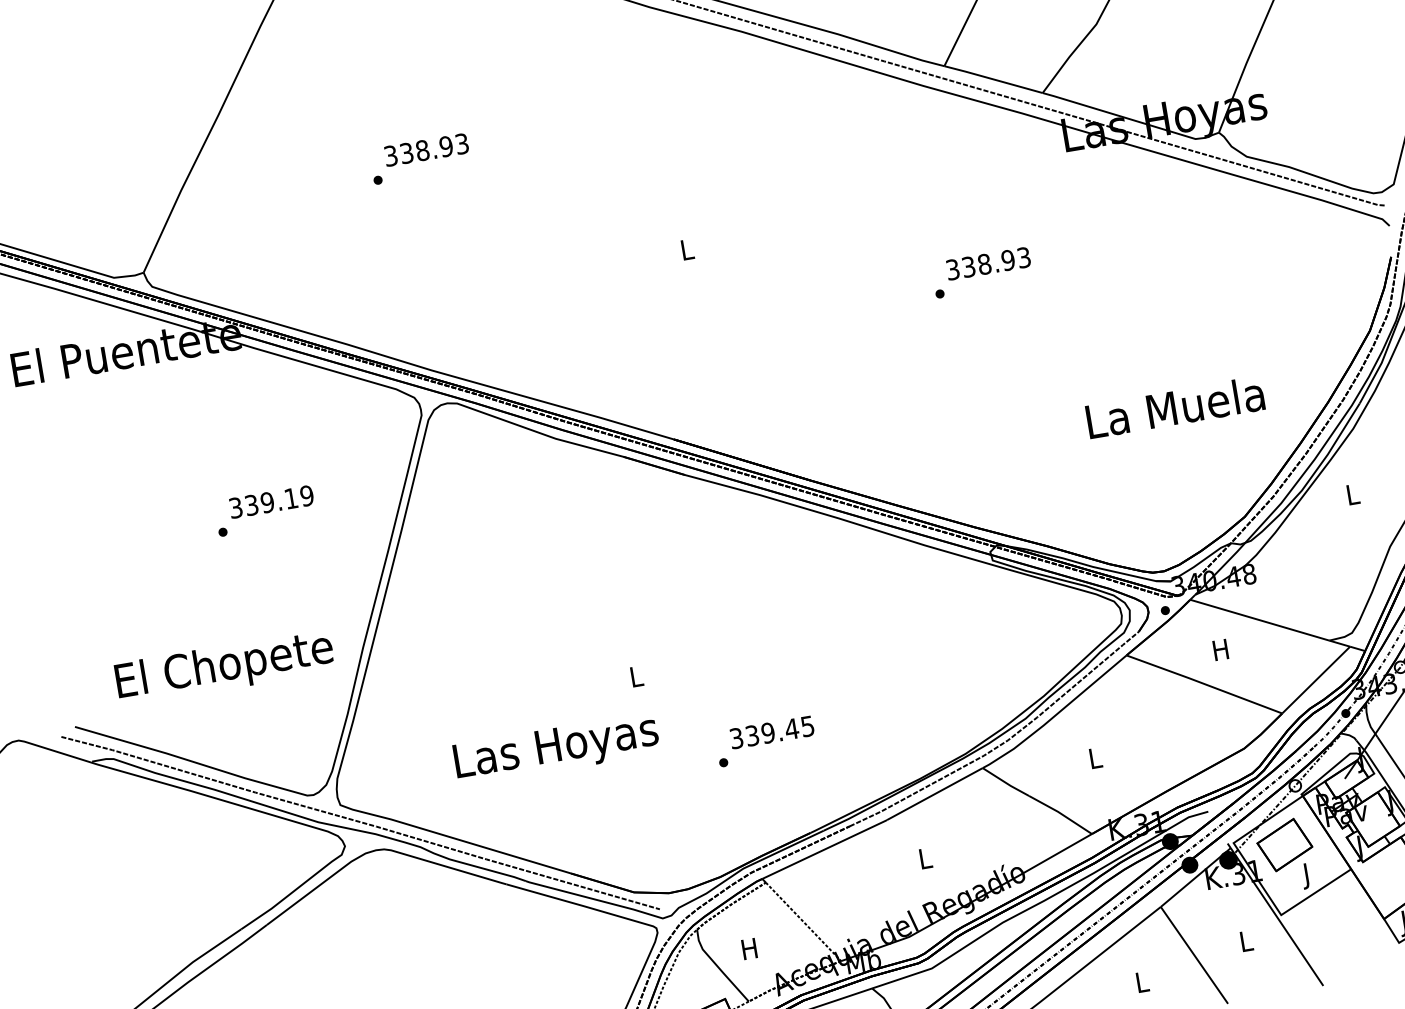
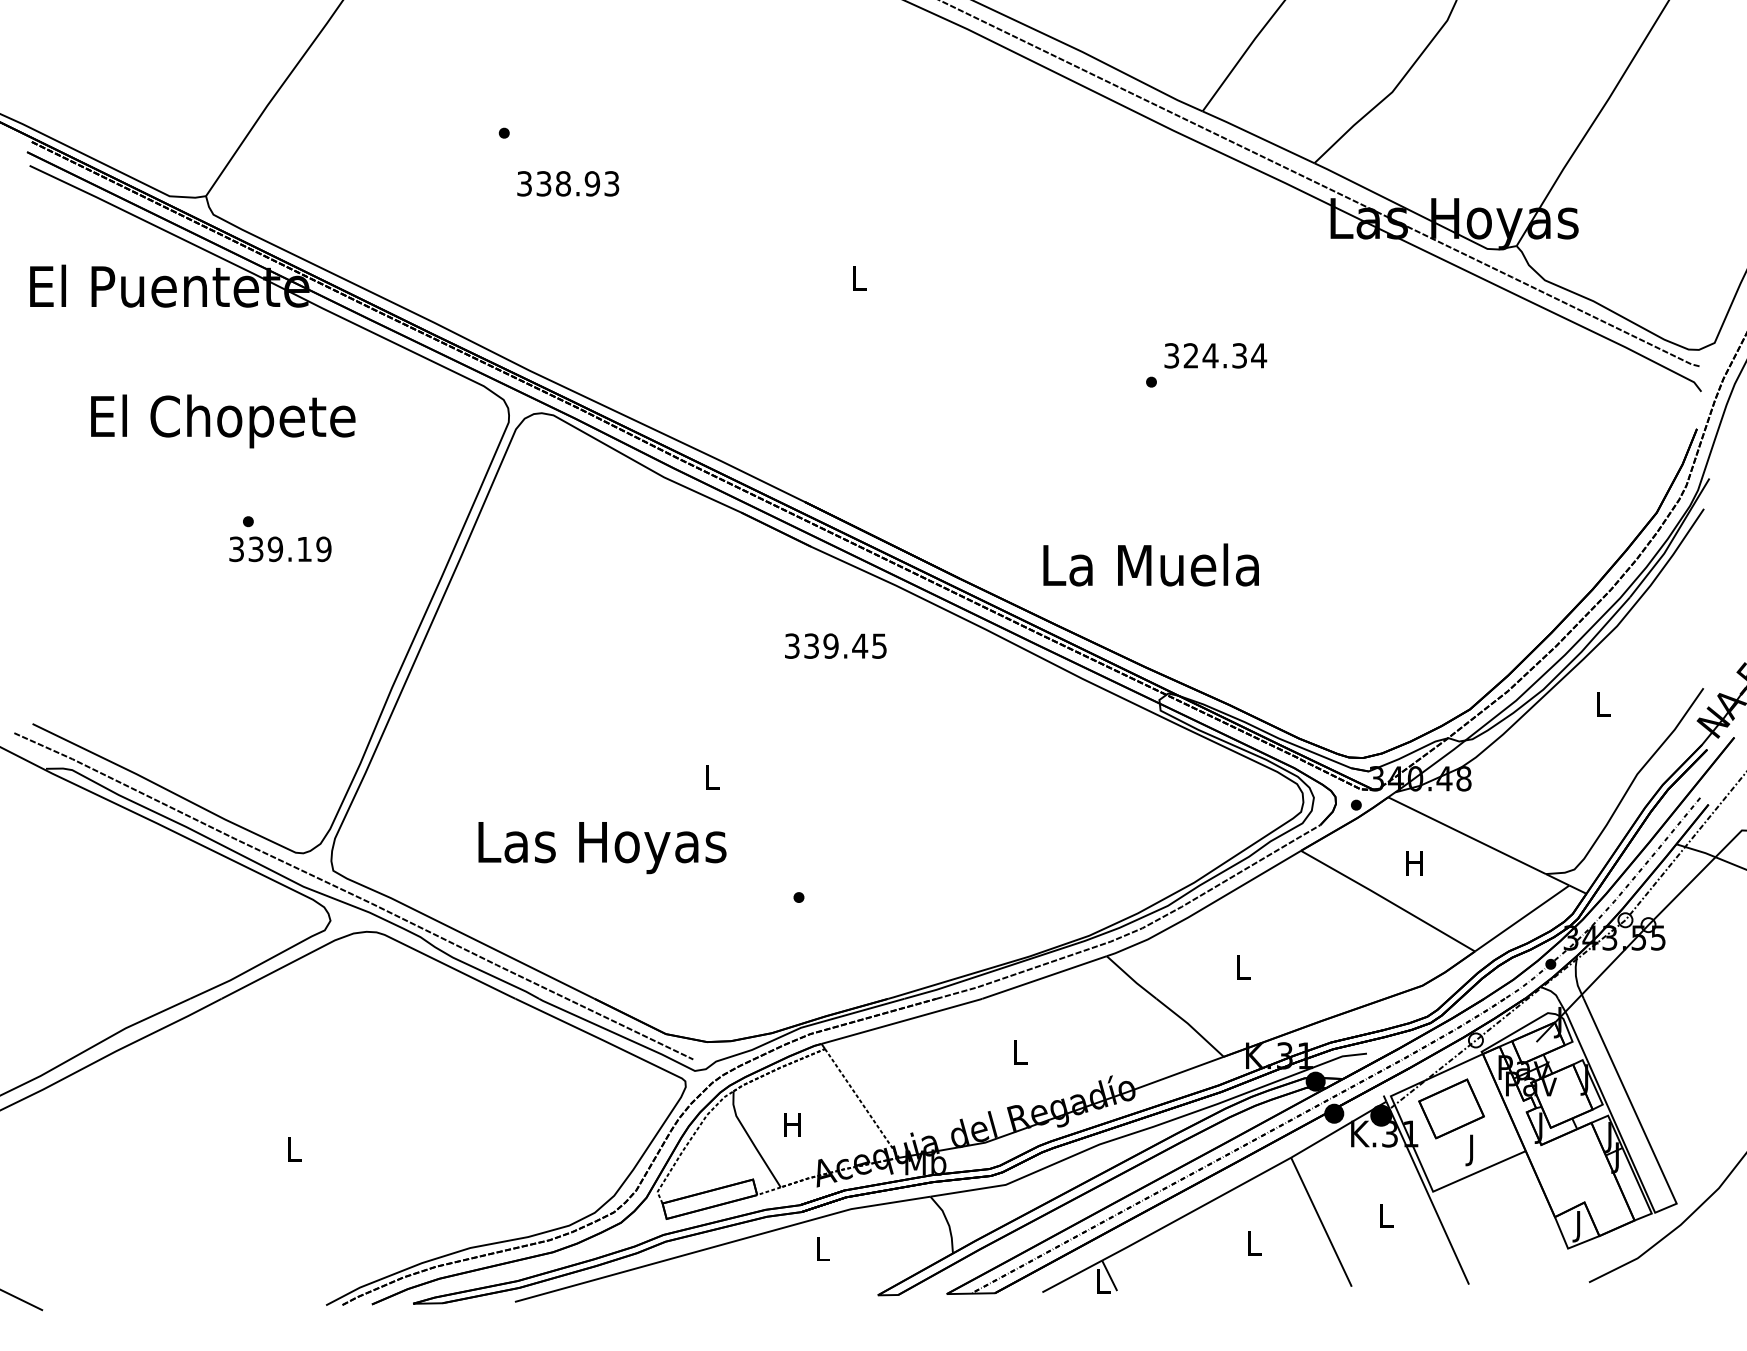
text: (426, 149) -> (568, 183), moved
text: (996, 262) -> (1225, 355), 338.93 -> 324.34
text: (1174, 407) -> (1150, 564), moved
text: (271, 502) -> (280, 549), moved
text: (225, 667) -> (223, 421), moved
text: (771, 731) -> (835, 645), moved

